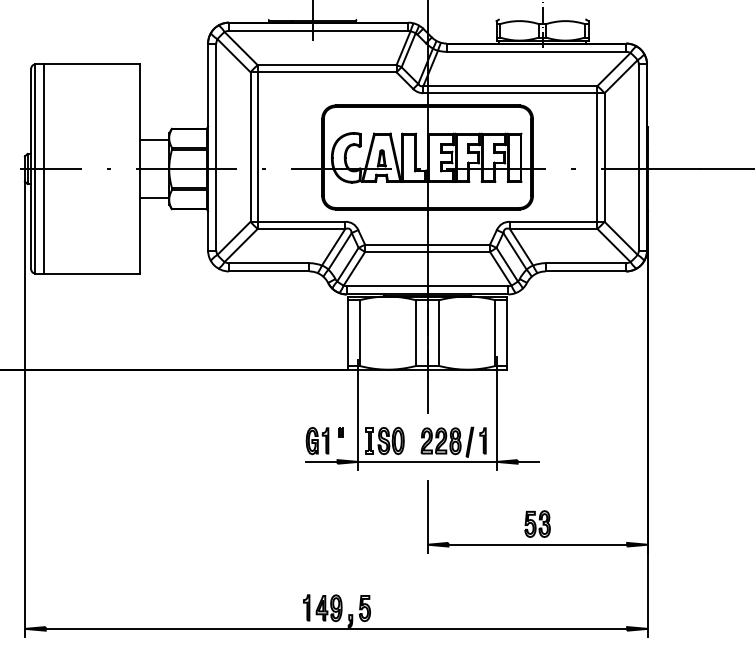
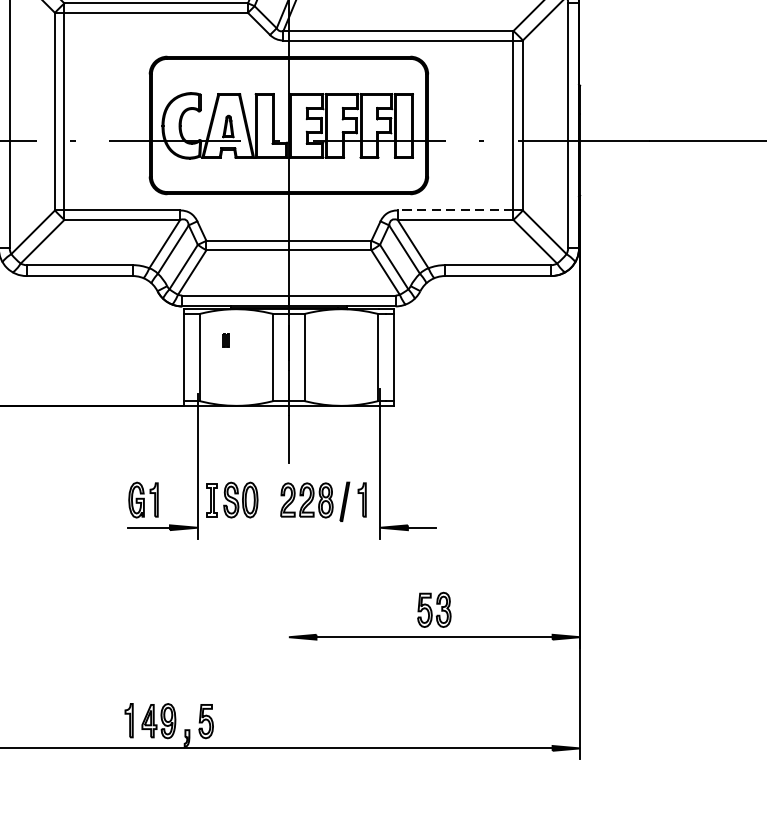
line: (553, 221) -> (455, 210), solid -> dashed
part: (340, 432) -> (225, 340), moved
line: (427, 461) -> (288, 527), removed
line: (427, 516) -> (288, 599), removed

